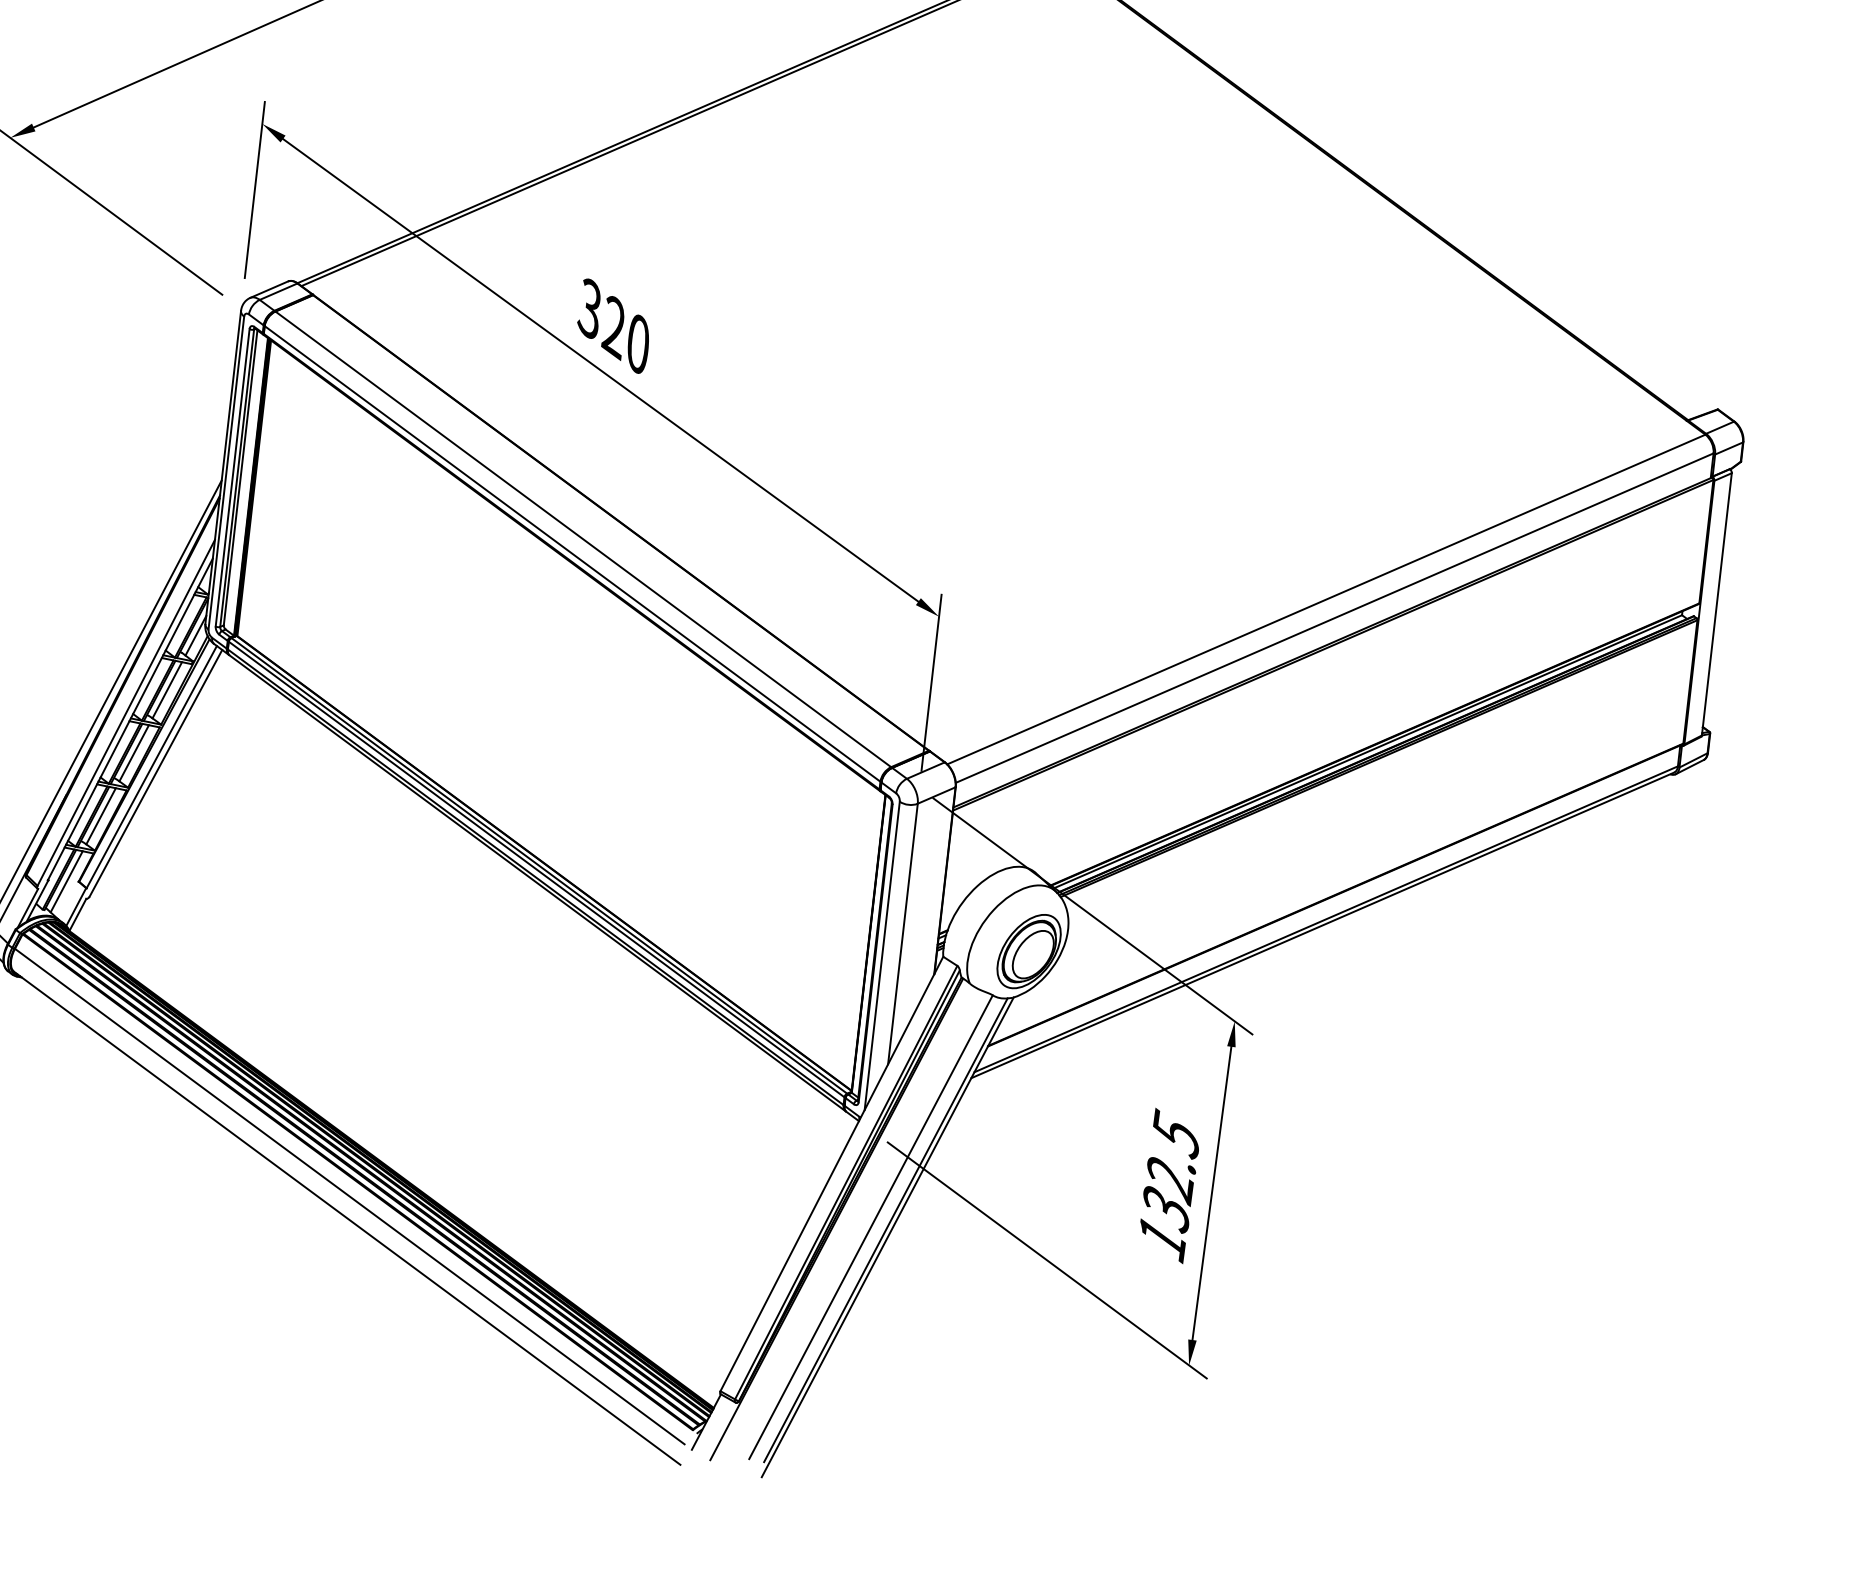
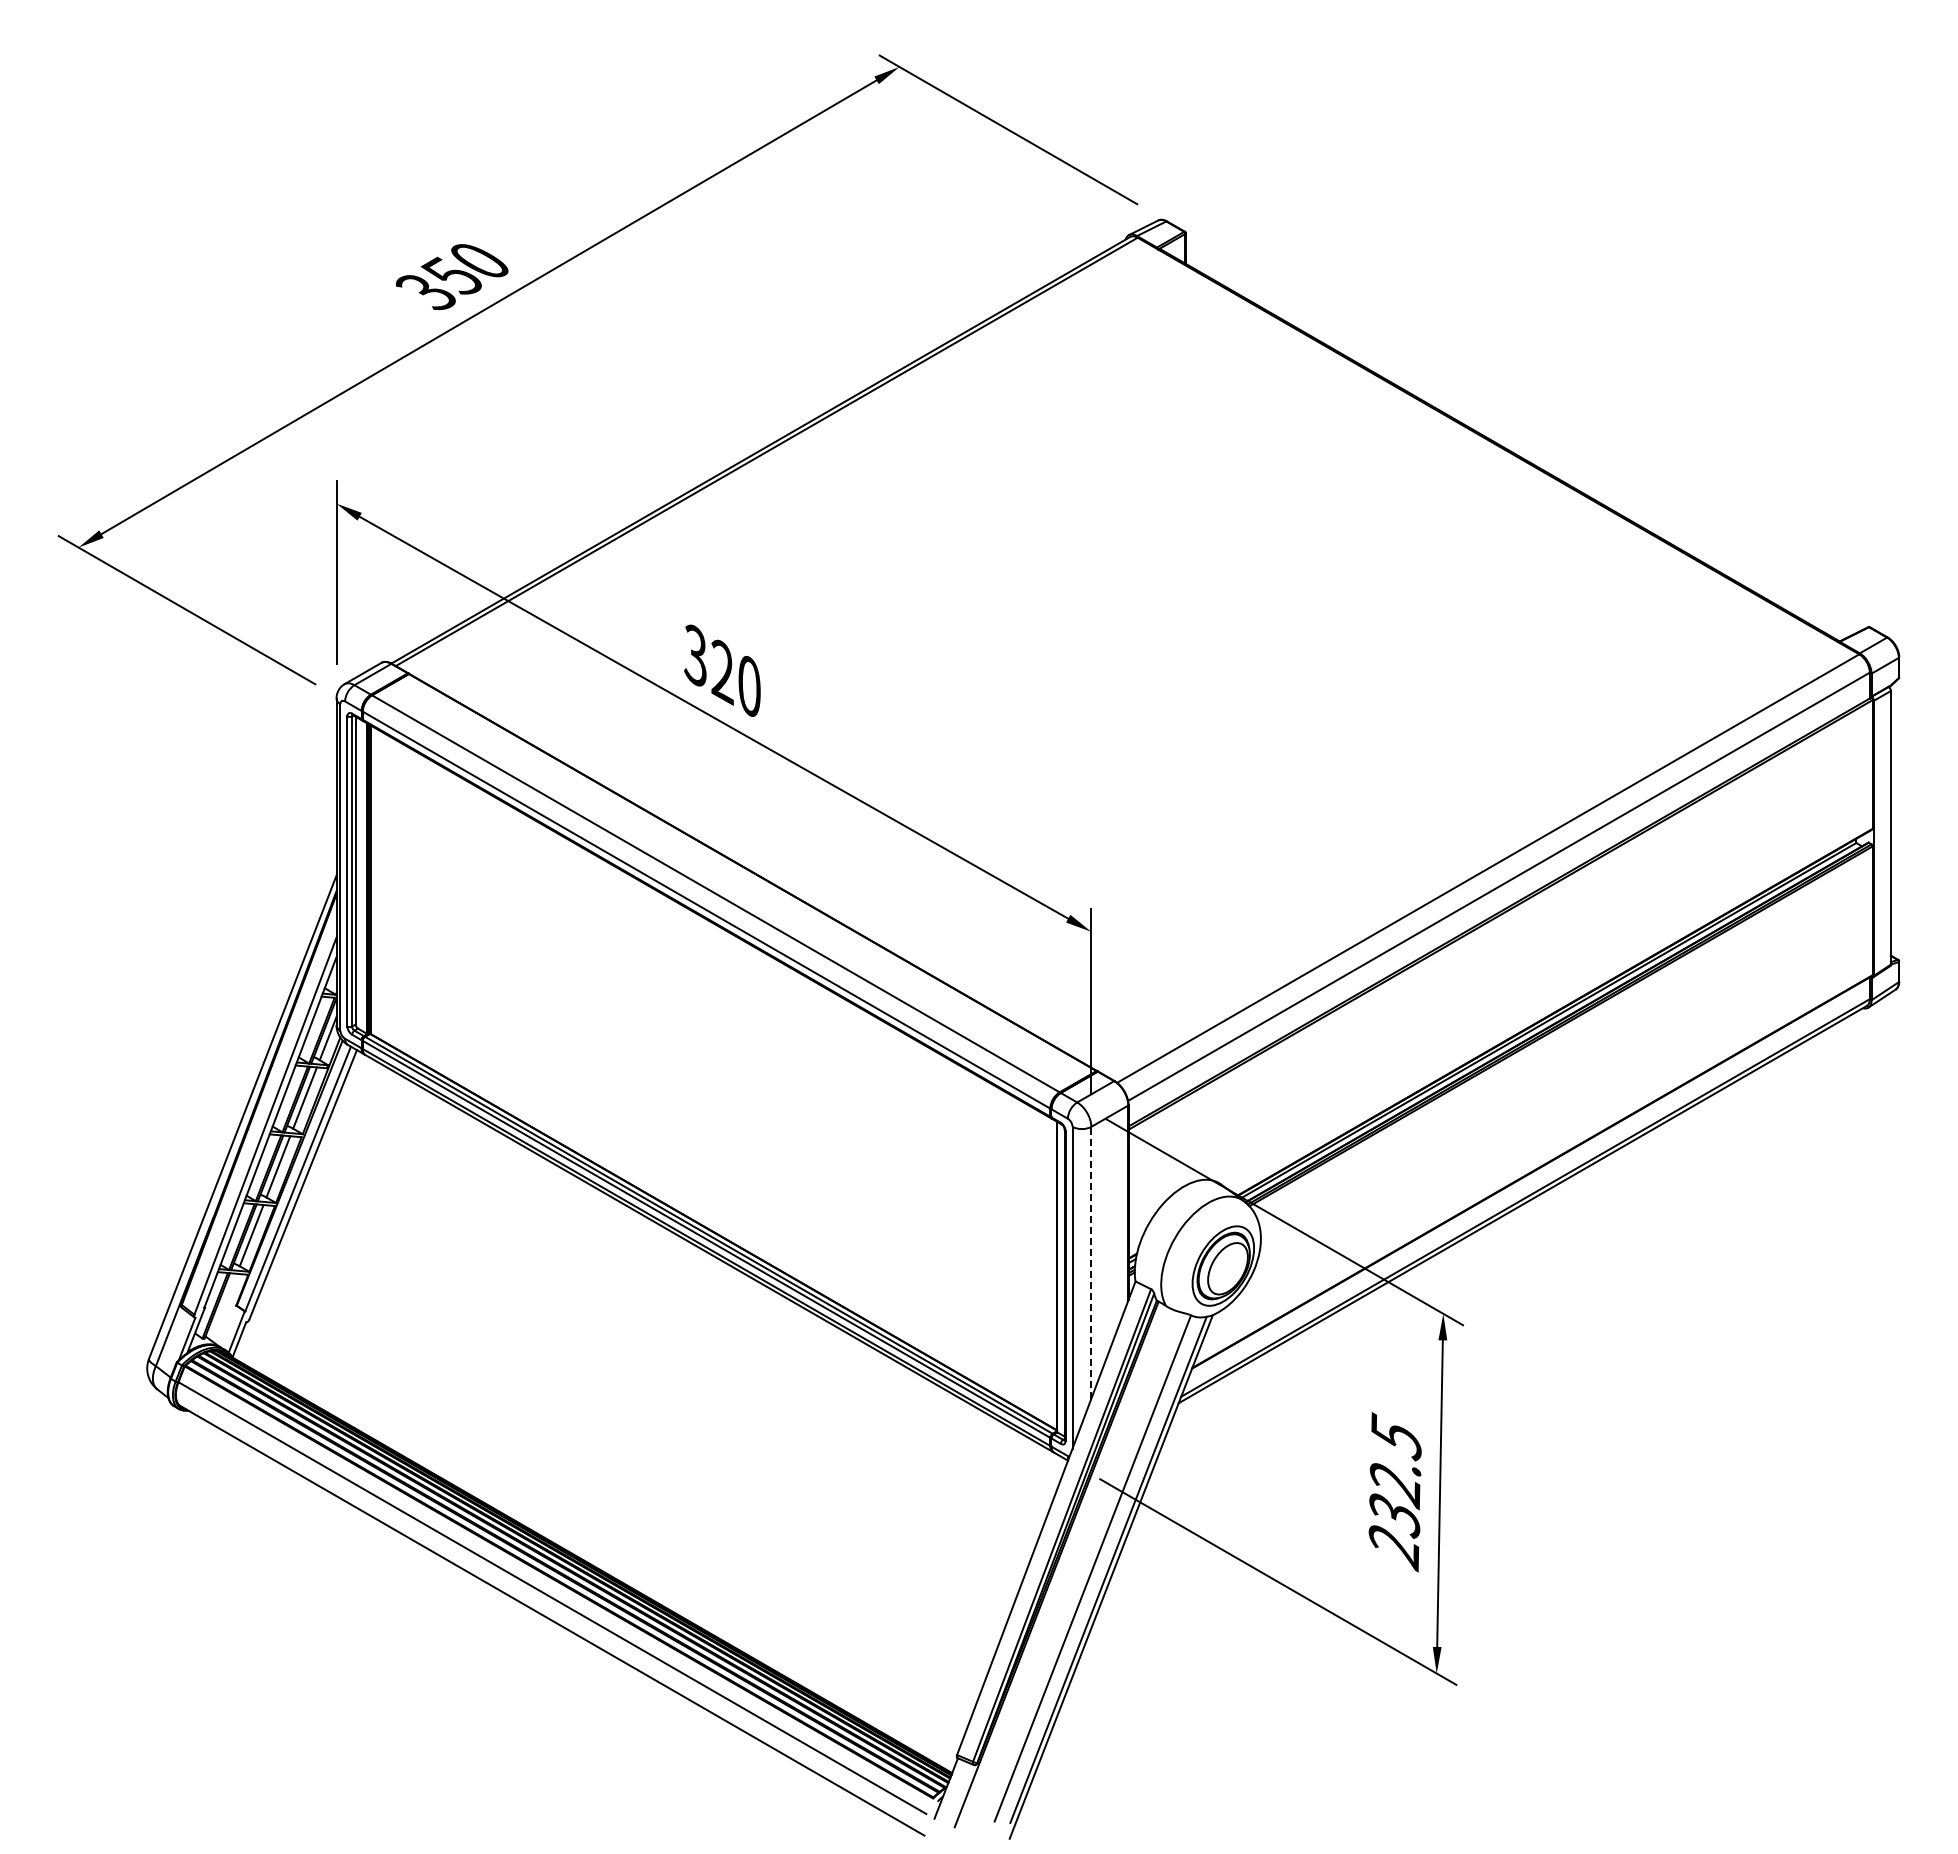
line: (66, 881) -> (223, 1306), removed
line: (903, 933) -> (1091, 1262), solid -> dashed
text: (1161, 1240) -> (1393, 1548), 132.5 -> 232.5

